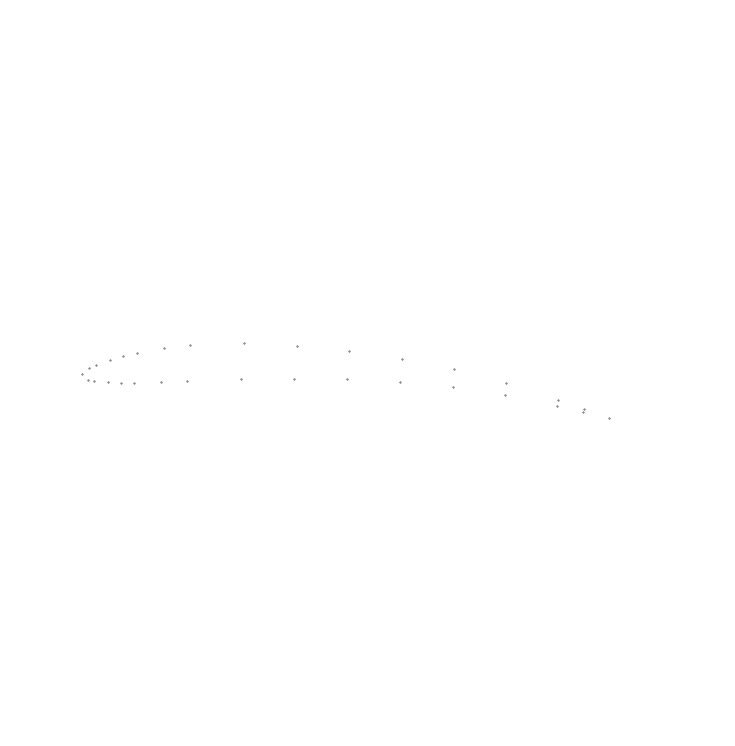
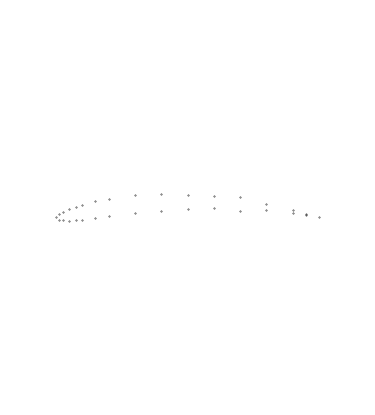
part: (453, 379) -> (240, 204), size x1.6

